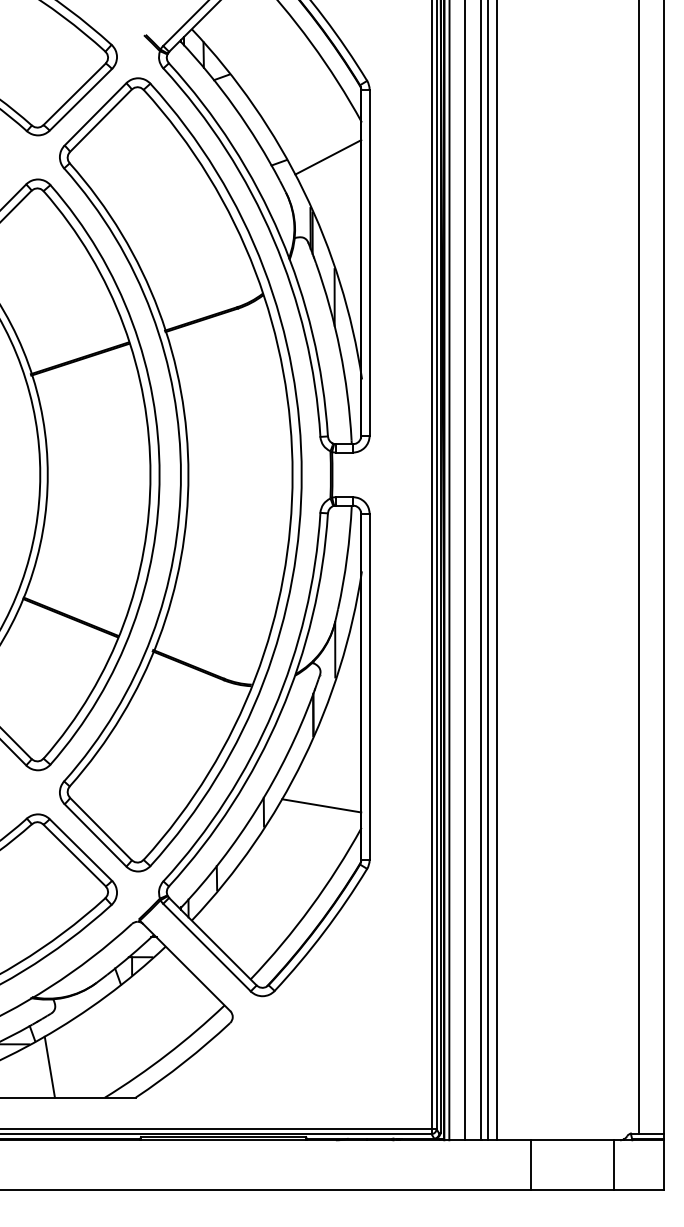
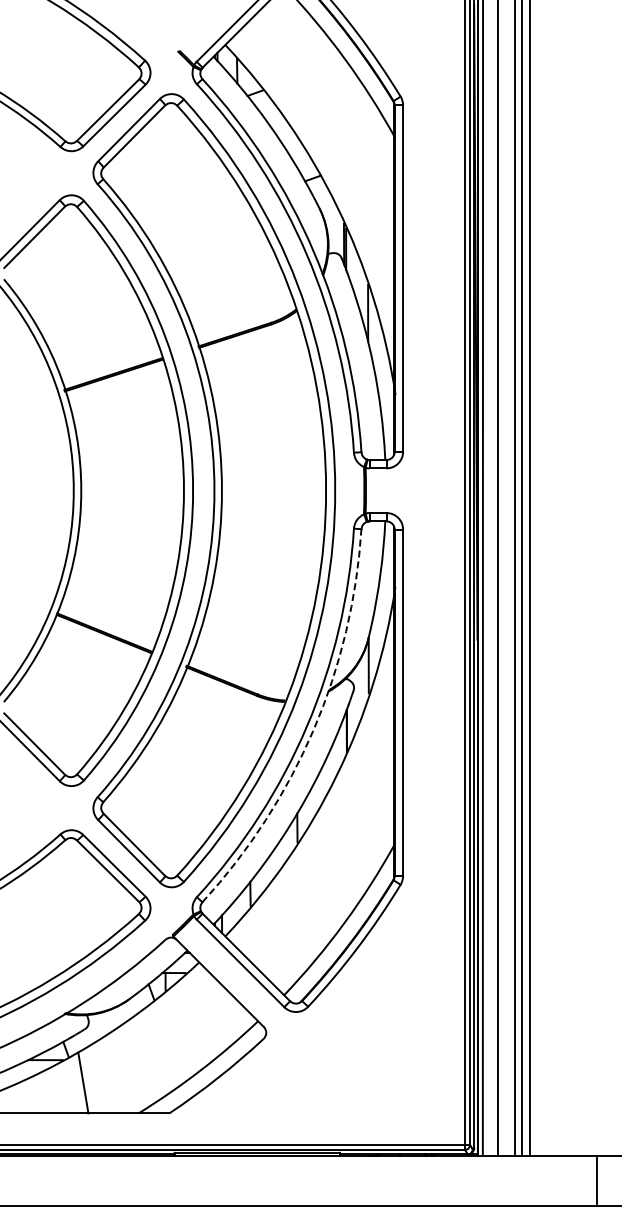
line: (328, 157) -> (362, 173), removed
arc: (280, 713) -> (314, 729), solid -> dashed
line: (321, 805) -> (355, 821), removed
line: (530, 1165) -> (597, 1181), moved

